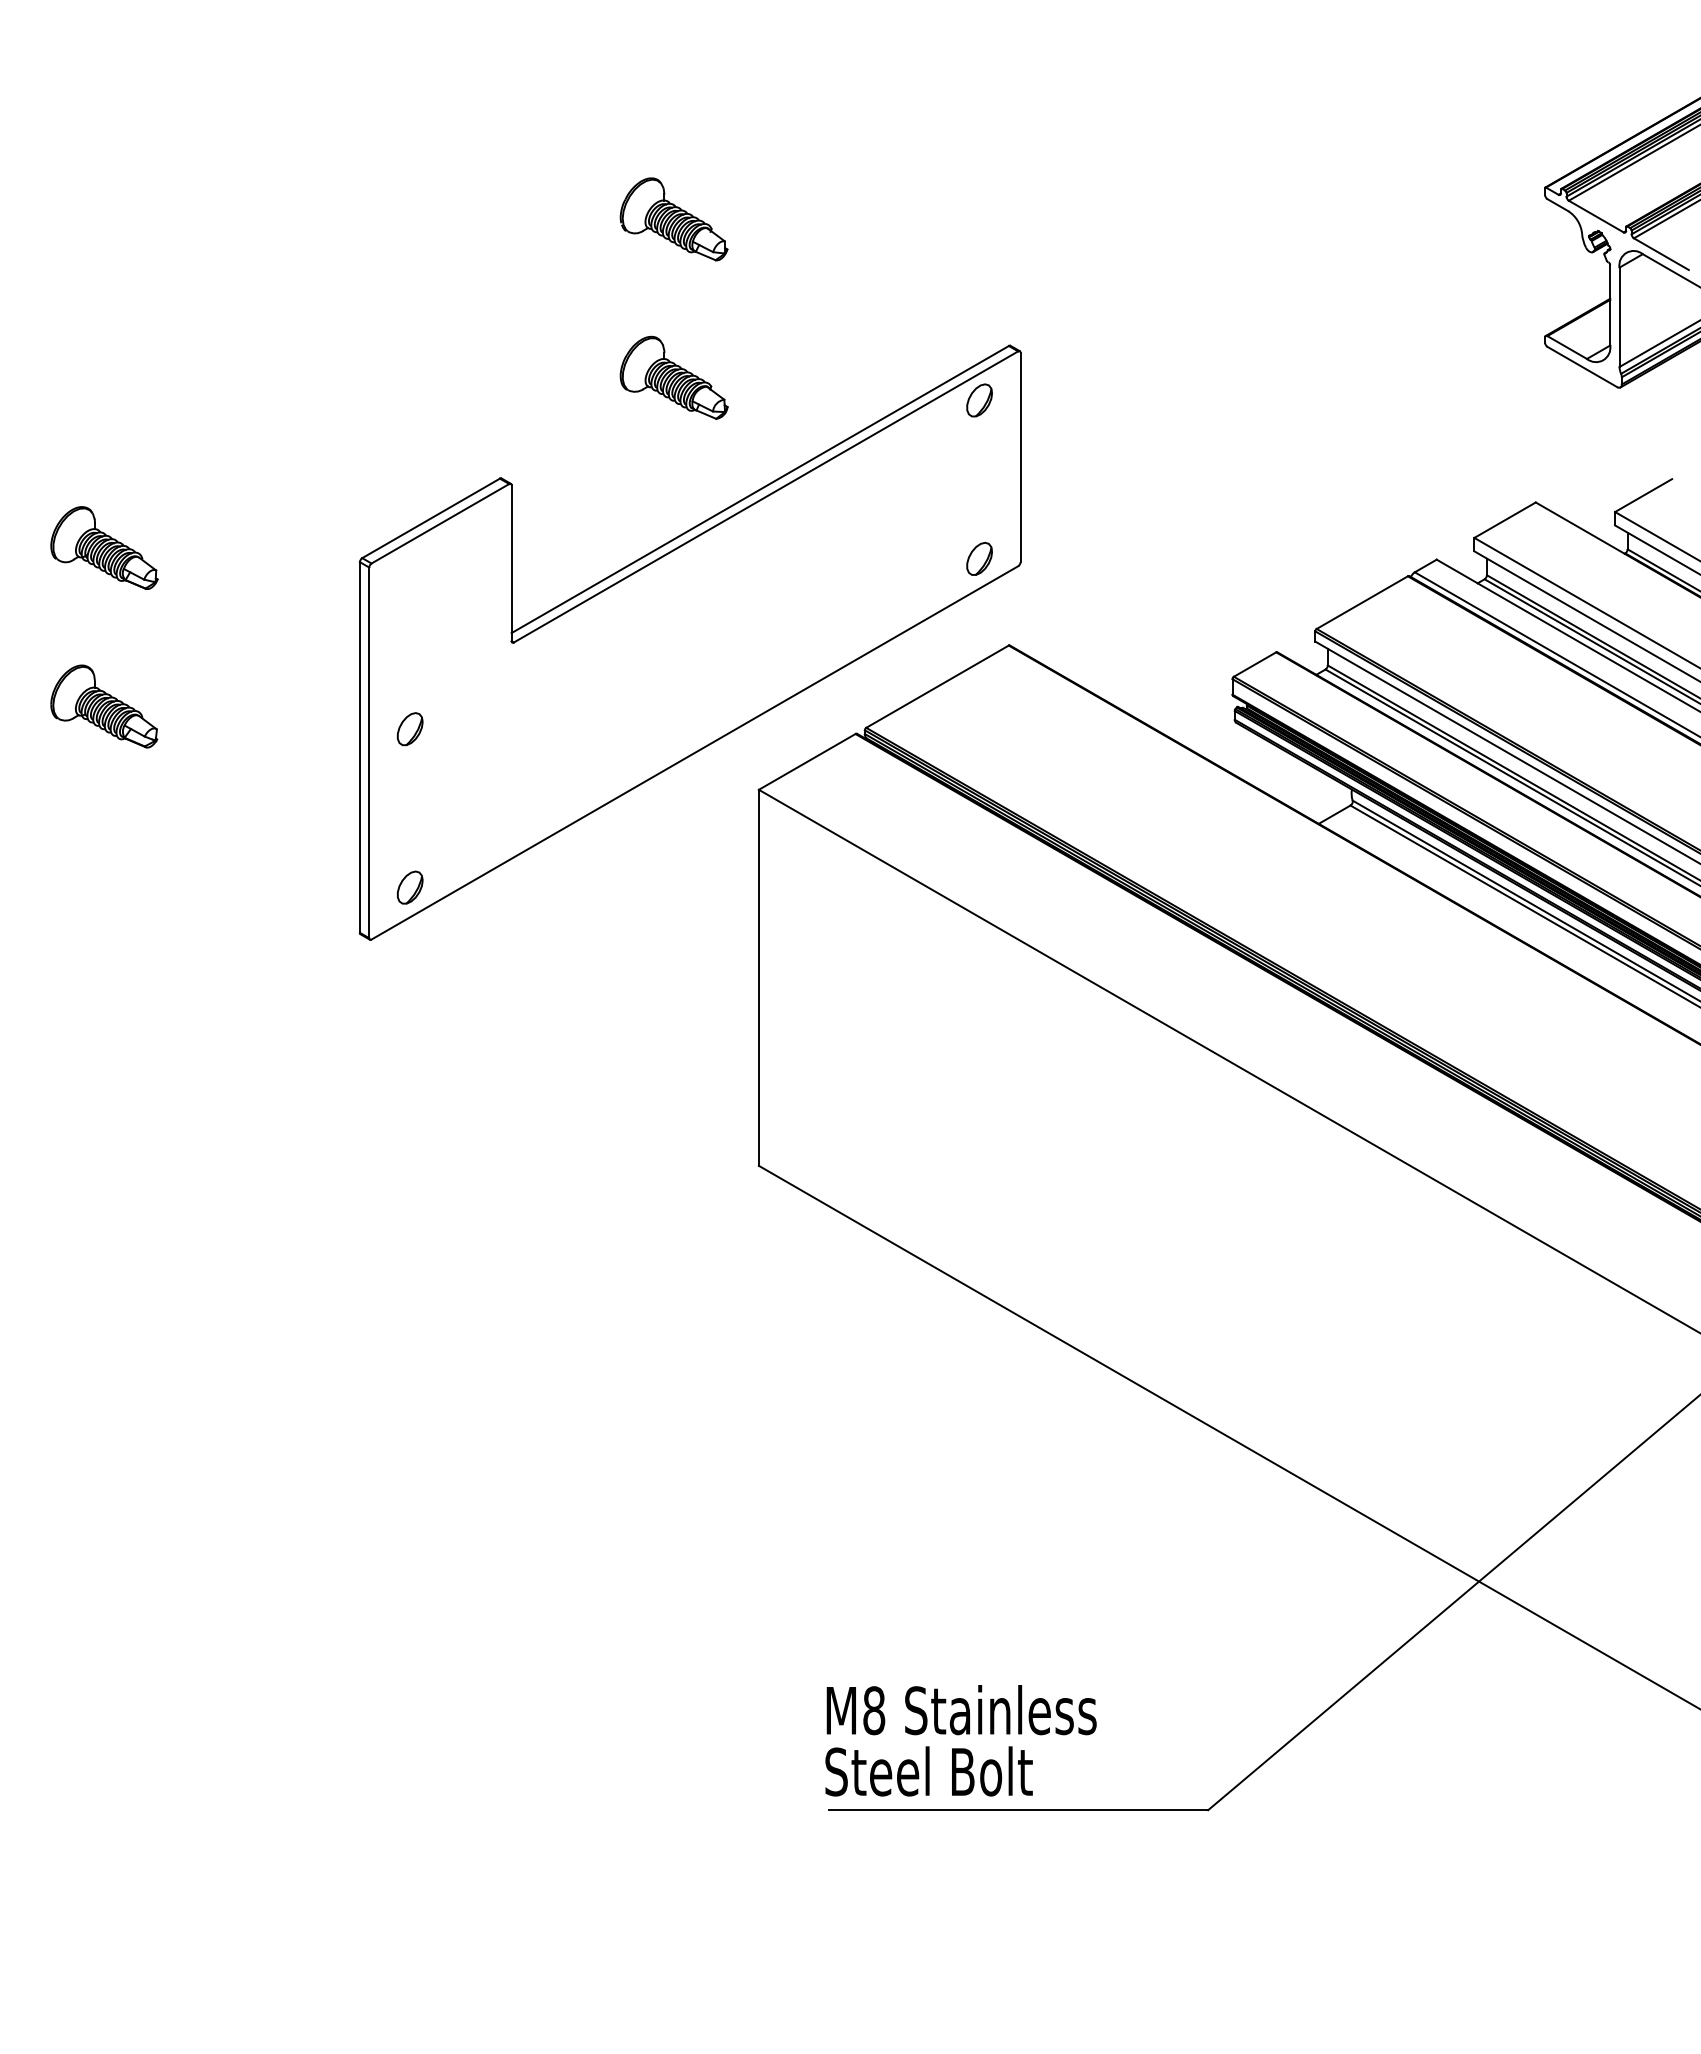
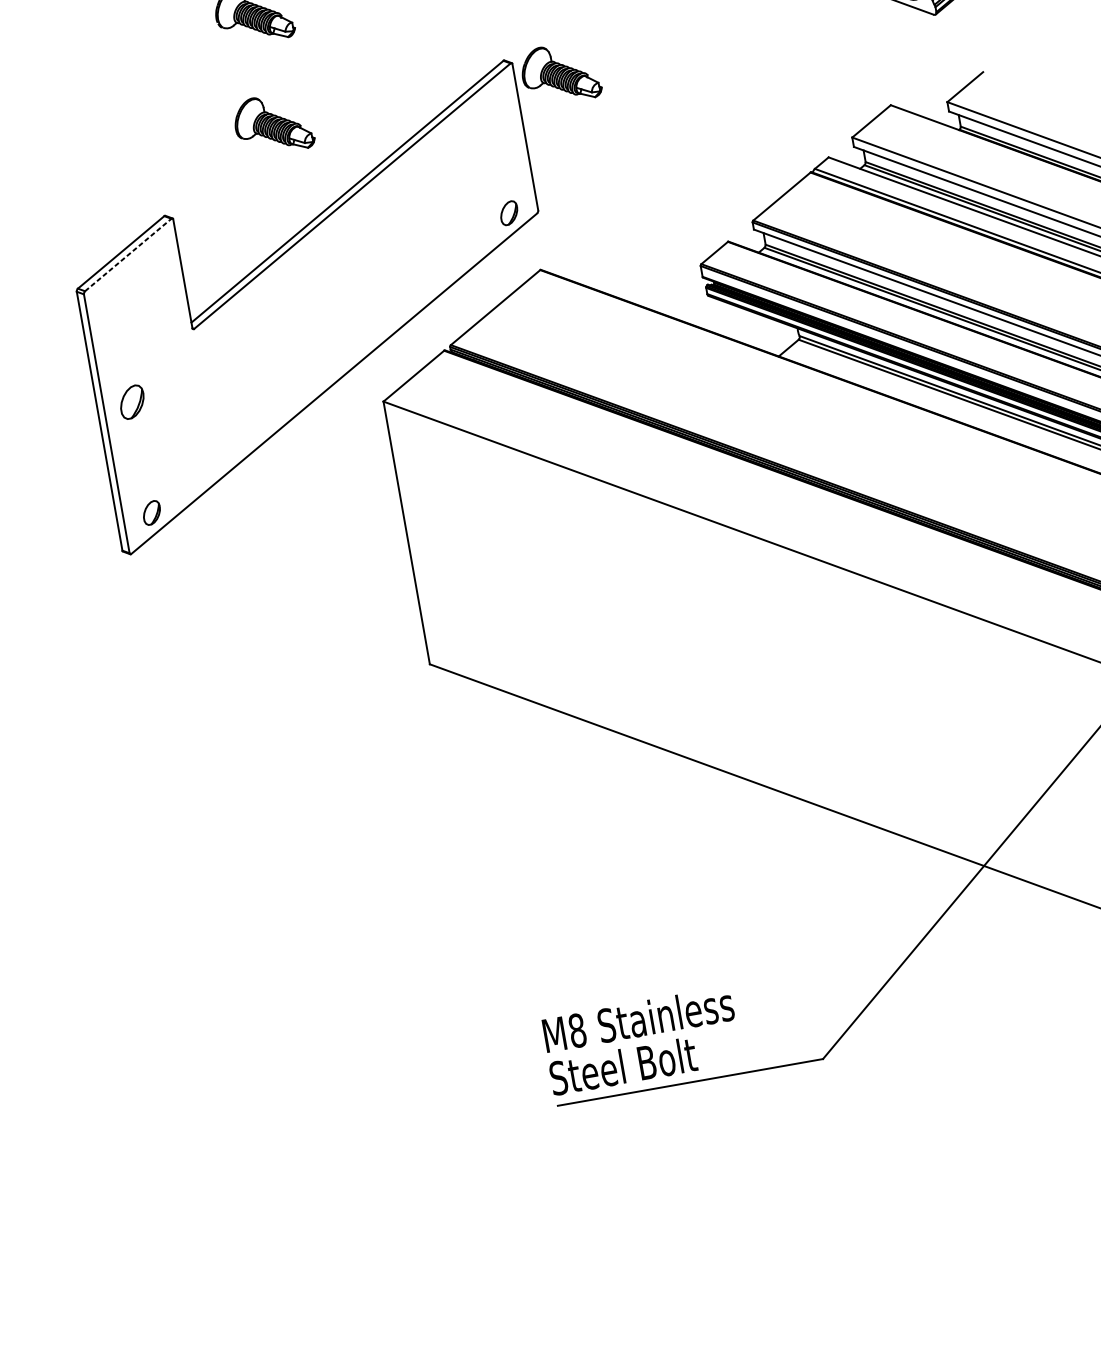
part: (1084, 377) -> (560, 73), added
part: (979, 400) -> (489, 102), removed
line: (440, 523) -> (128, 254), solid -> dashed
part: (410, 729) -> (132, 402), size x1.4

